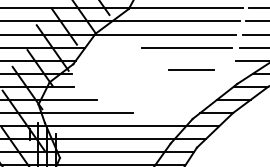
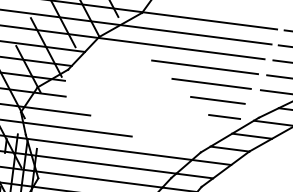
line: (194, 60) -> (211, 83), added
line: (191, 69) -> (218, 100), moved
line: (208, 86) -> (224, 116), added

